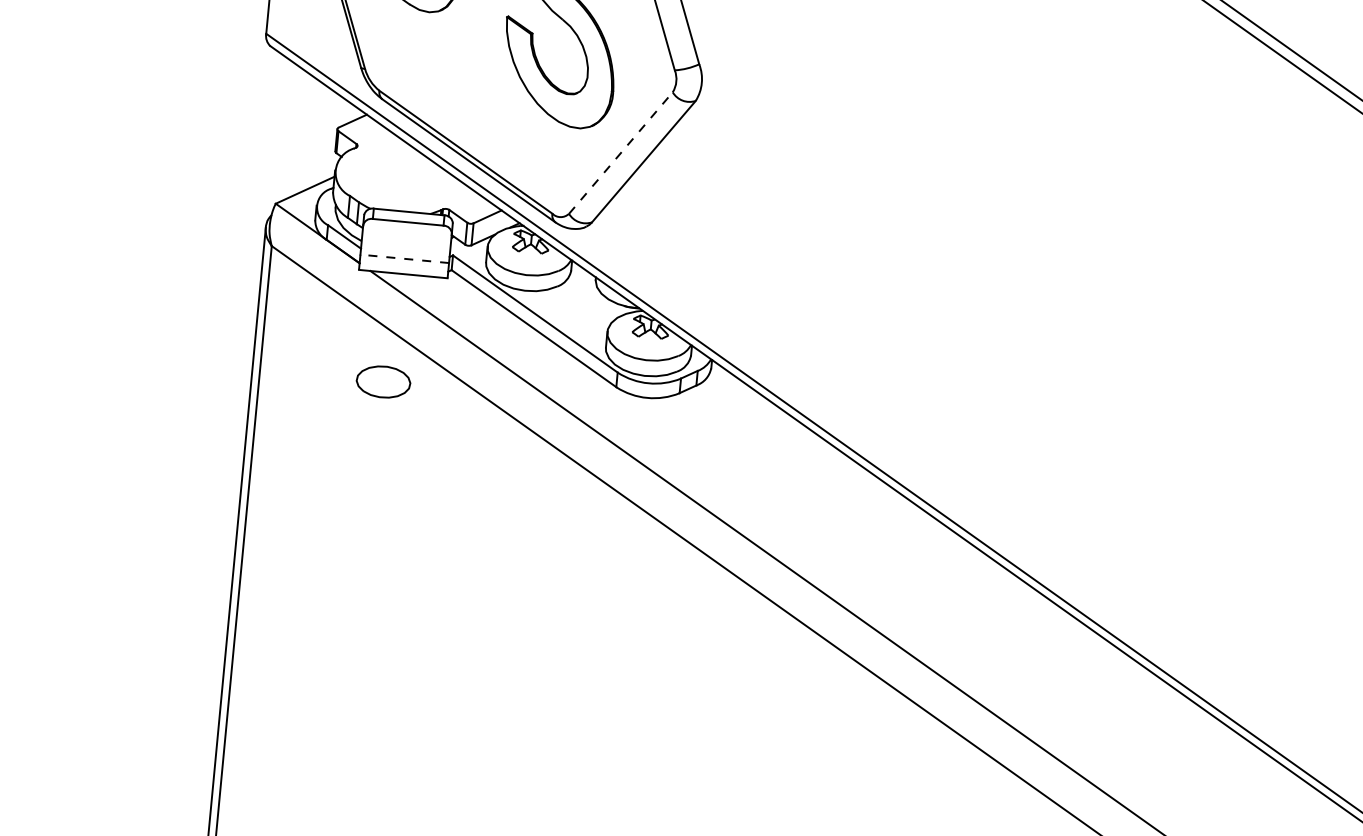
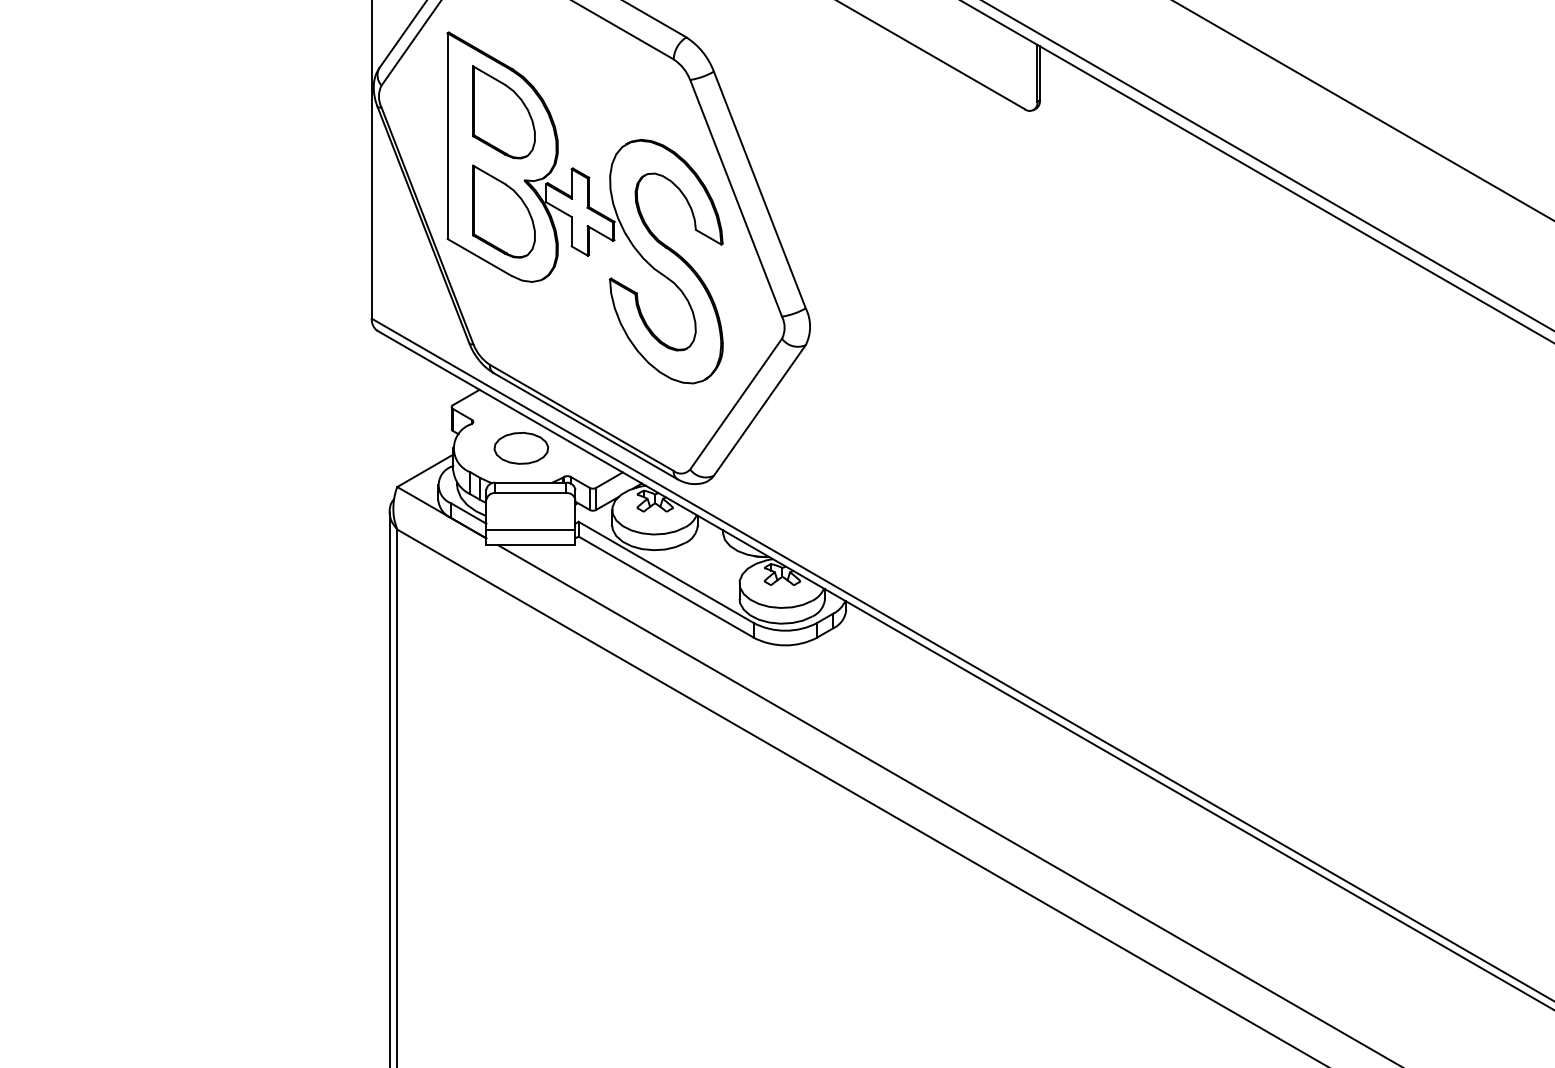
line: (621, 153) -> (736, 404), dashed -> solid
line: (404, 258) -> (530, 529), dashed -> solid
part: (383, 382) -> (521, 448), moved

